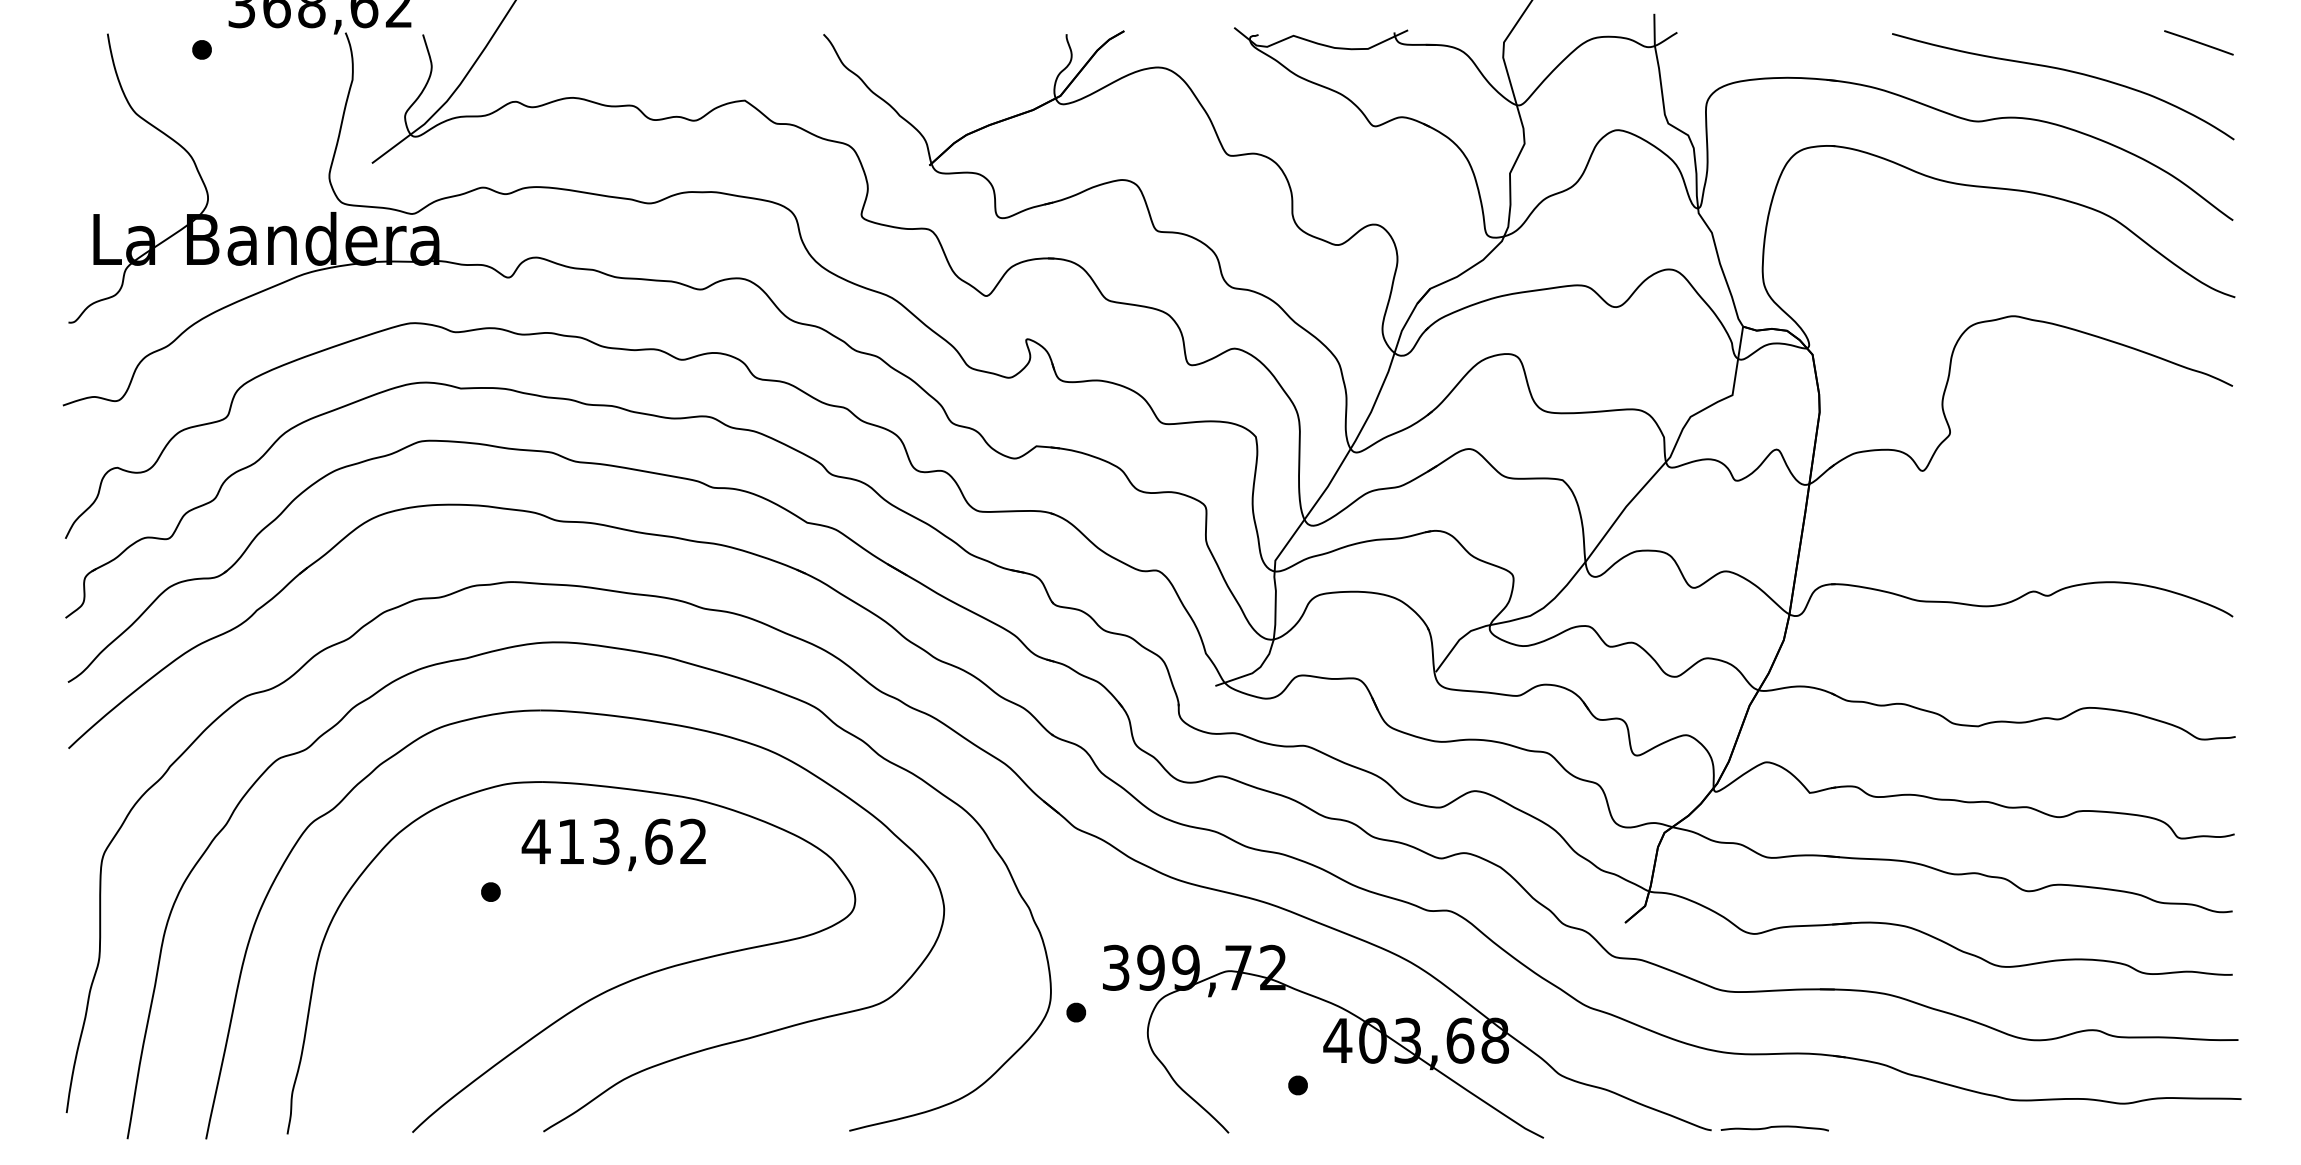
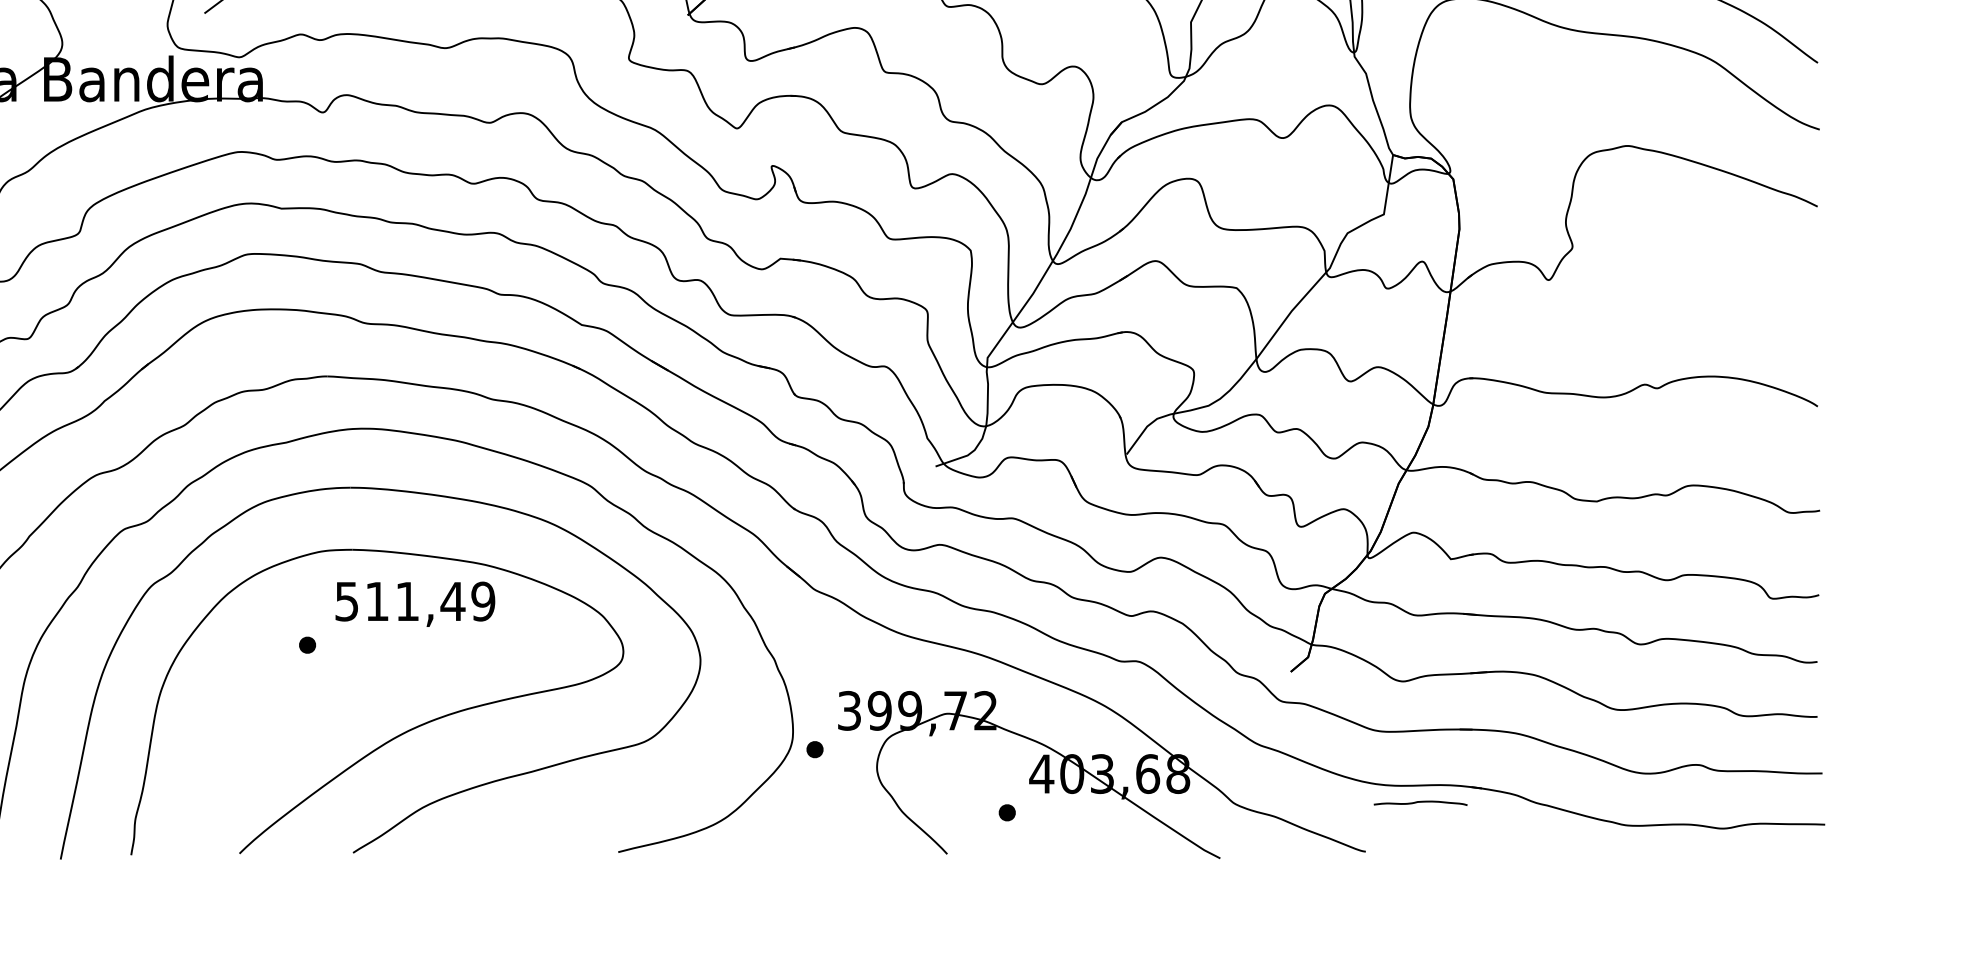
text: (614, 841) -> (414, 601), 413,62 -> 511,49
curve: (1774, 1127) -> (1420, 802), moved

